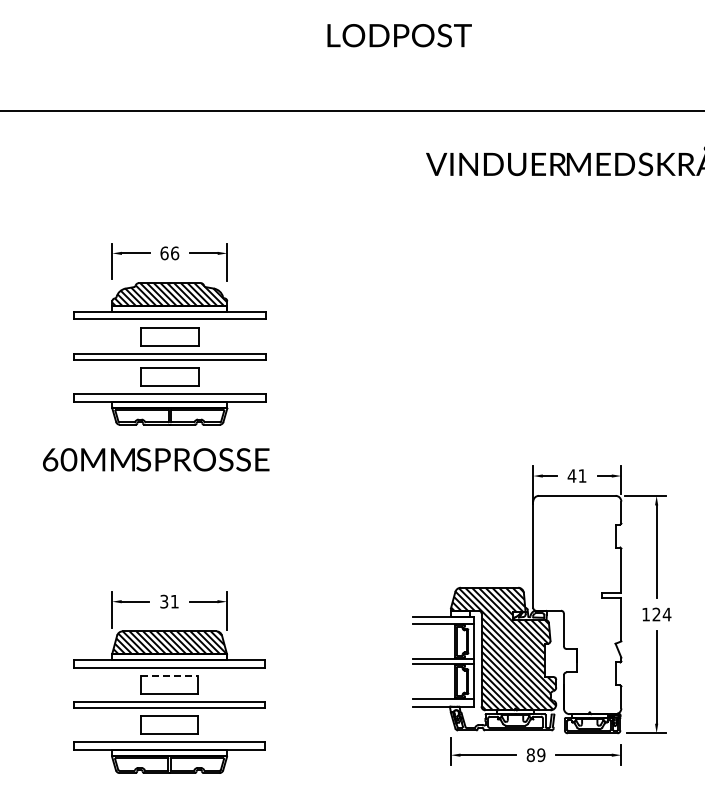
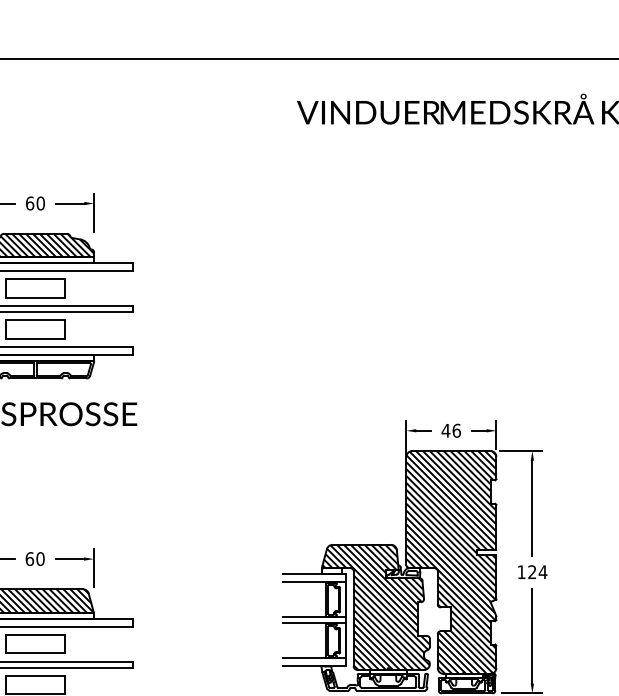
text: (175, 252) -> (41, 202), 66 -> 60
text: (582, 475) -> (456, 430), 41 -> 46
text: (169, 601) -> (35, 558), 31 -> 60
hatch: (577, 604) -> (451, 561), added
line: (169, 675) -> (35, 634), dashed -> solid

